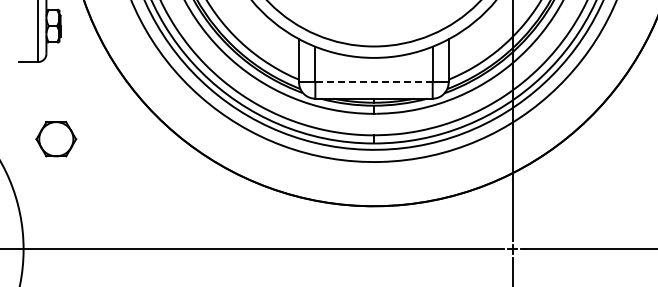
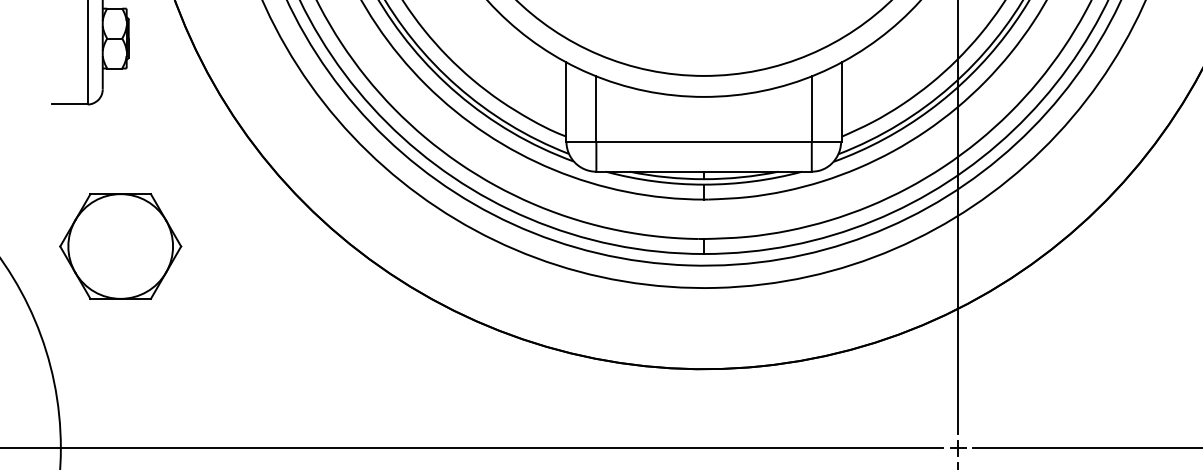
line: (374, 82) -> (704, 142), dashed -> solid
part: (56, 138) -> (121, 244), size x1.67

